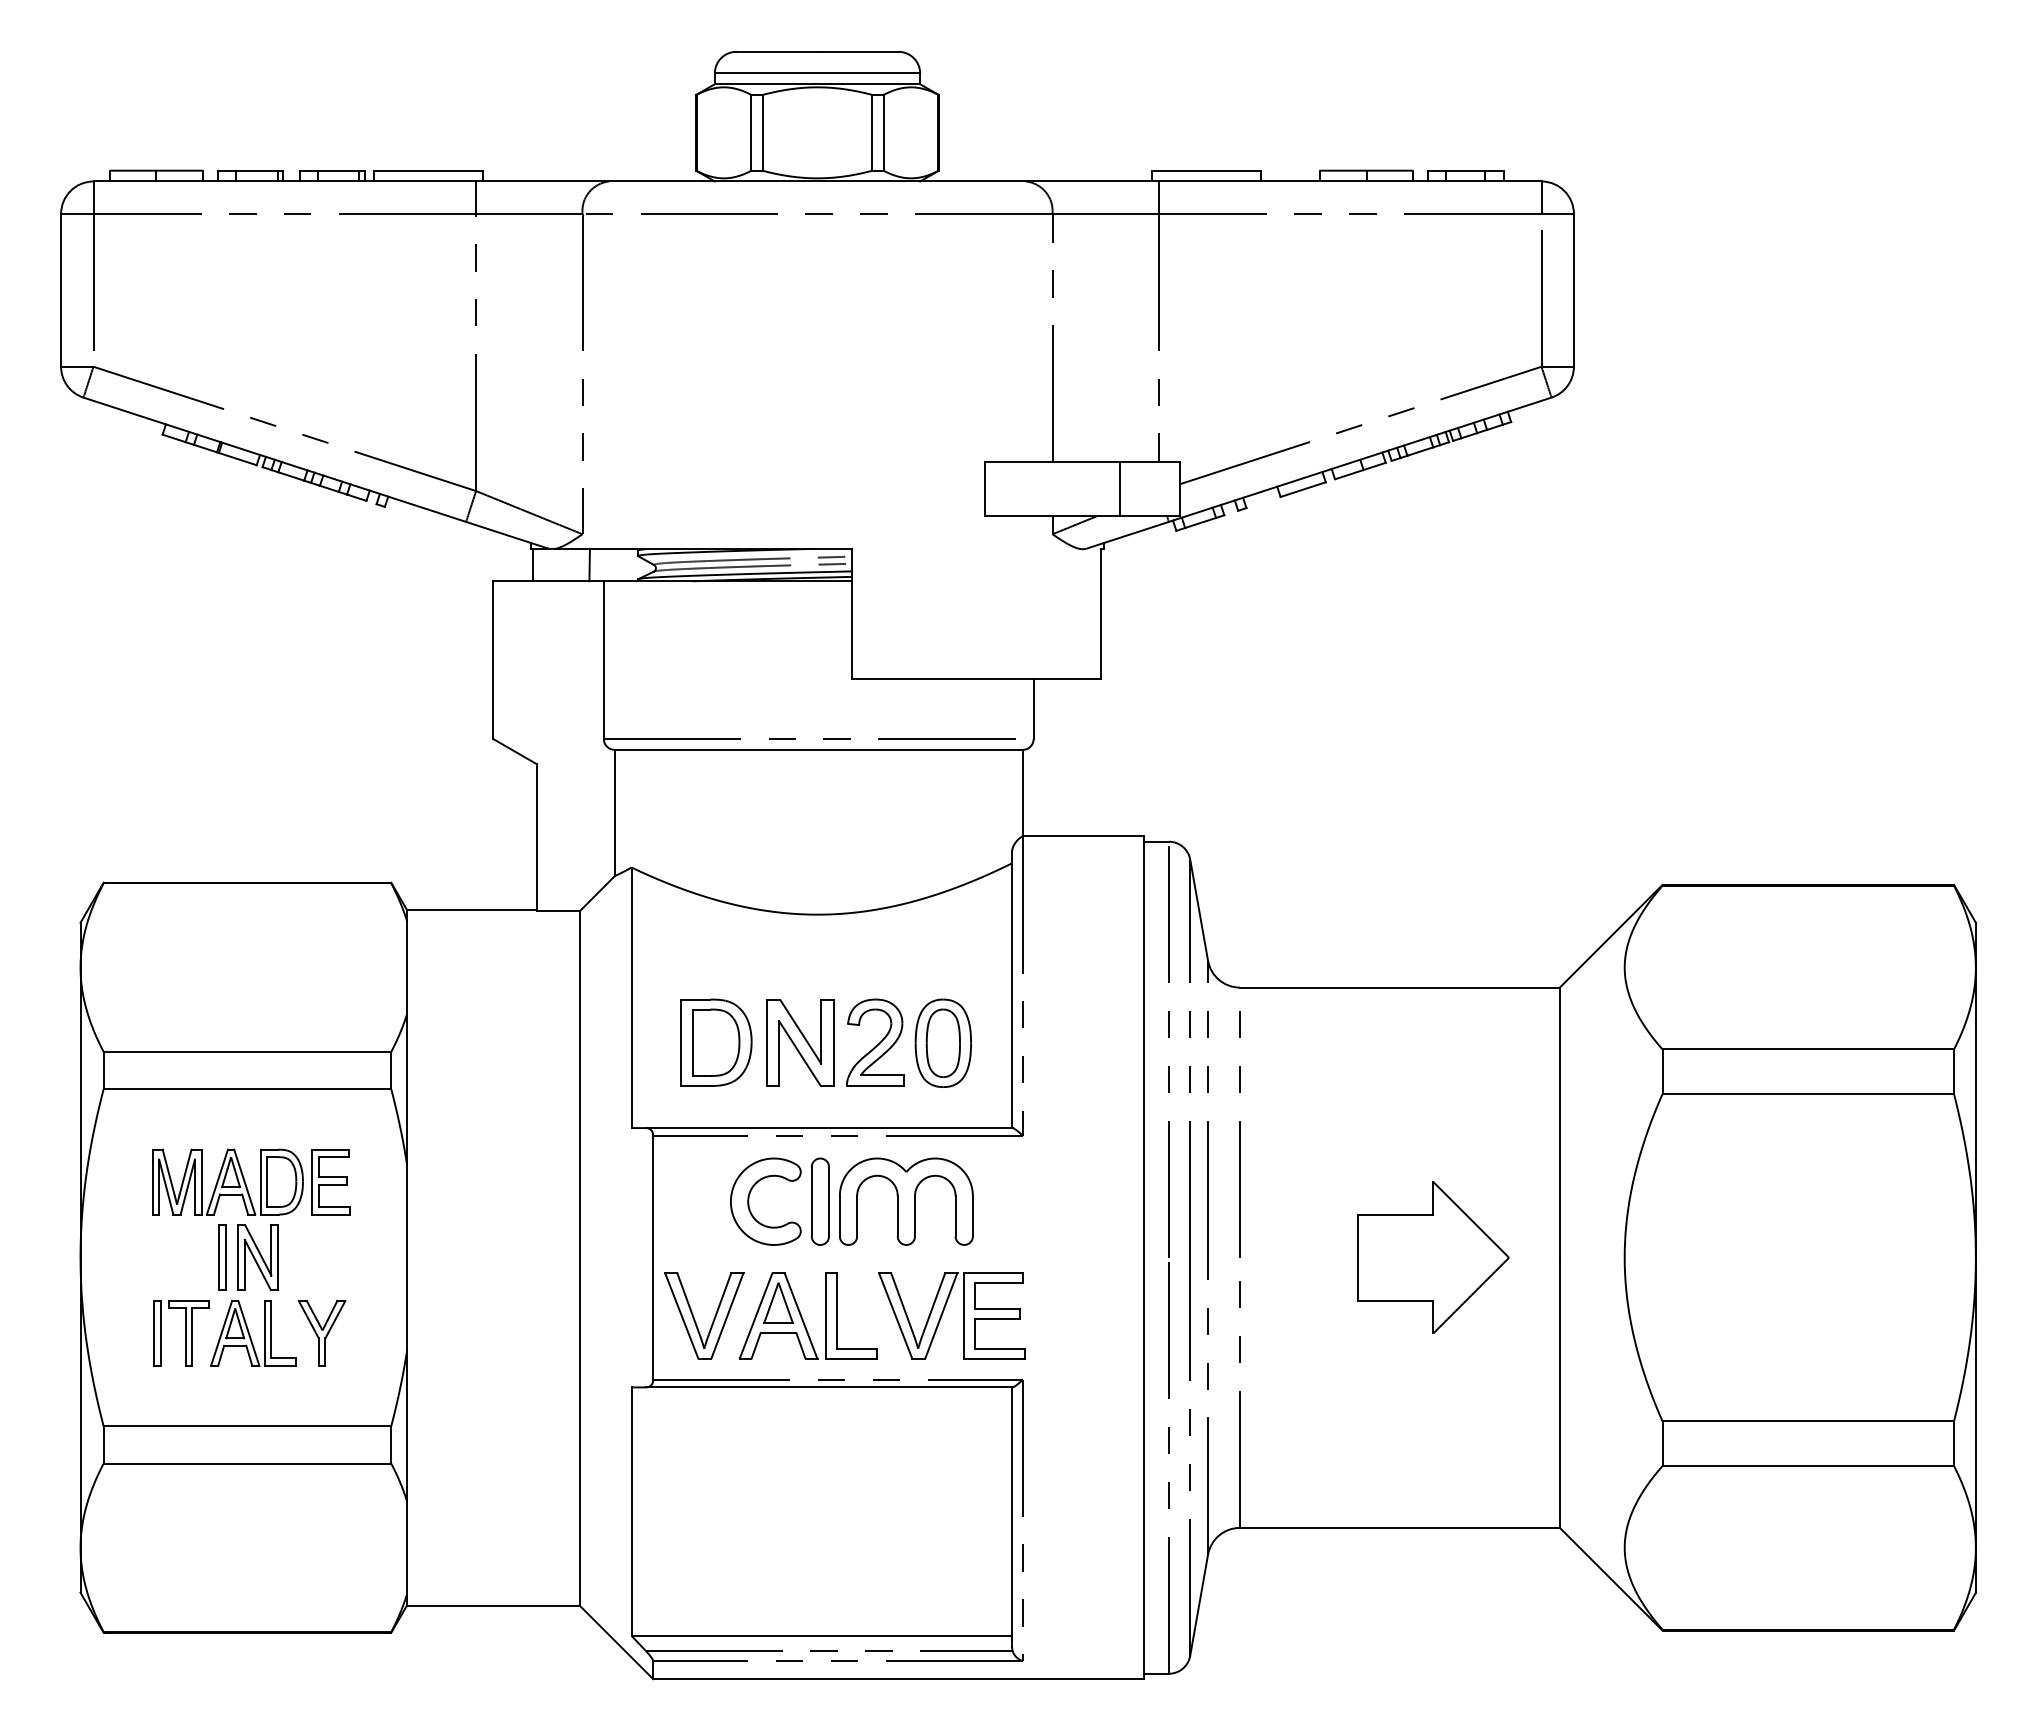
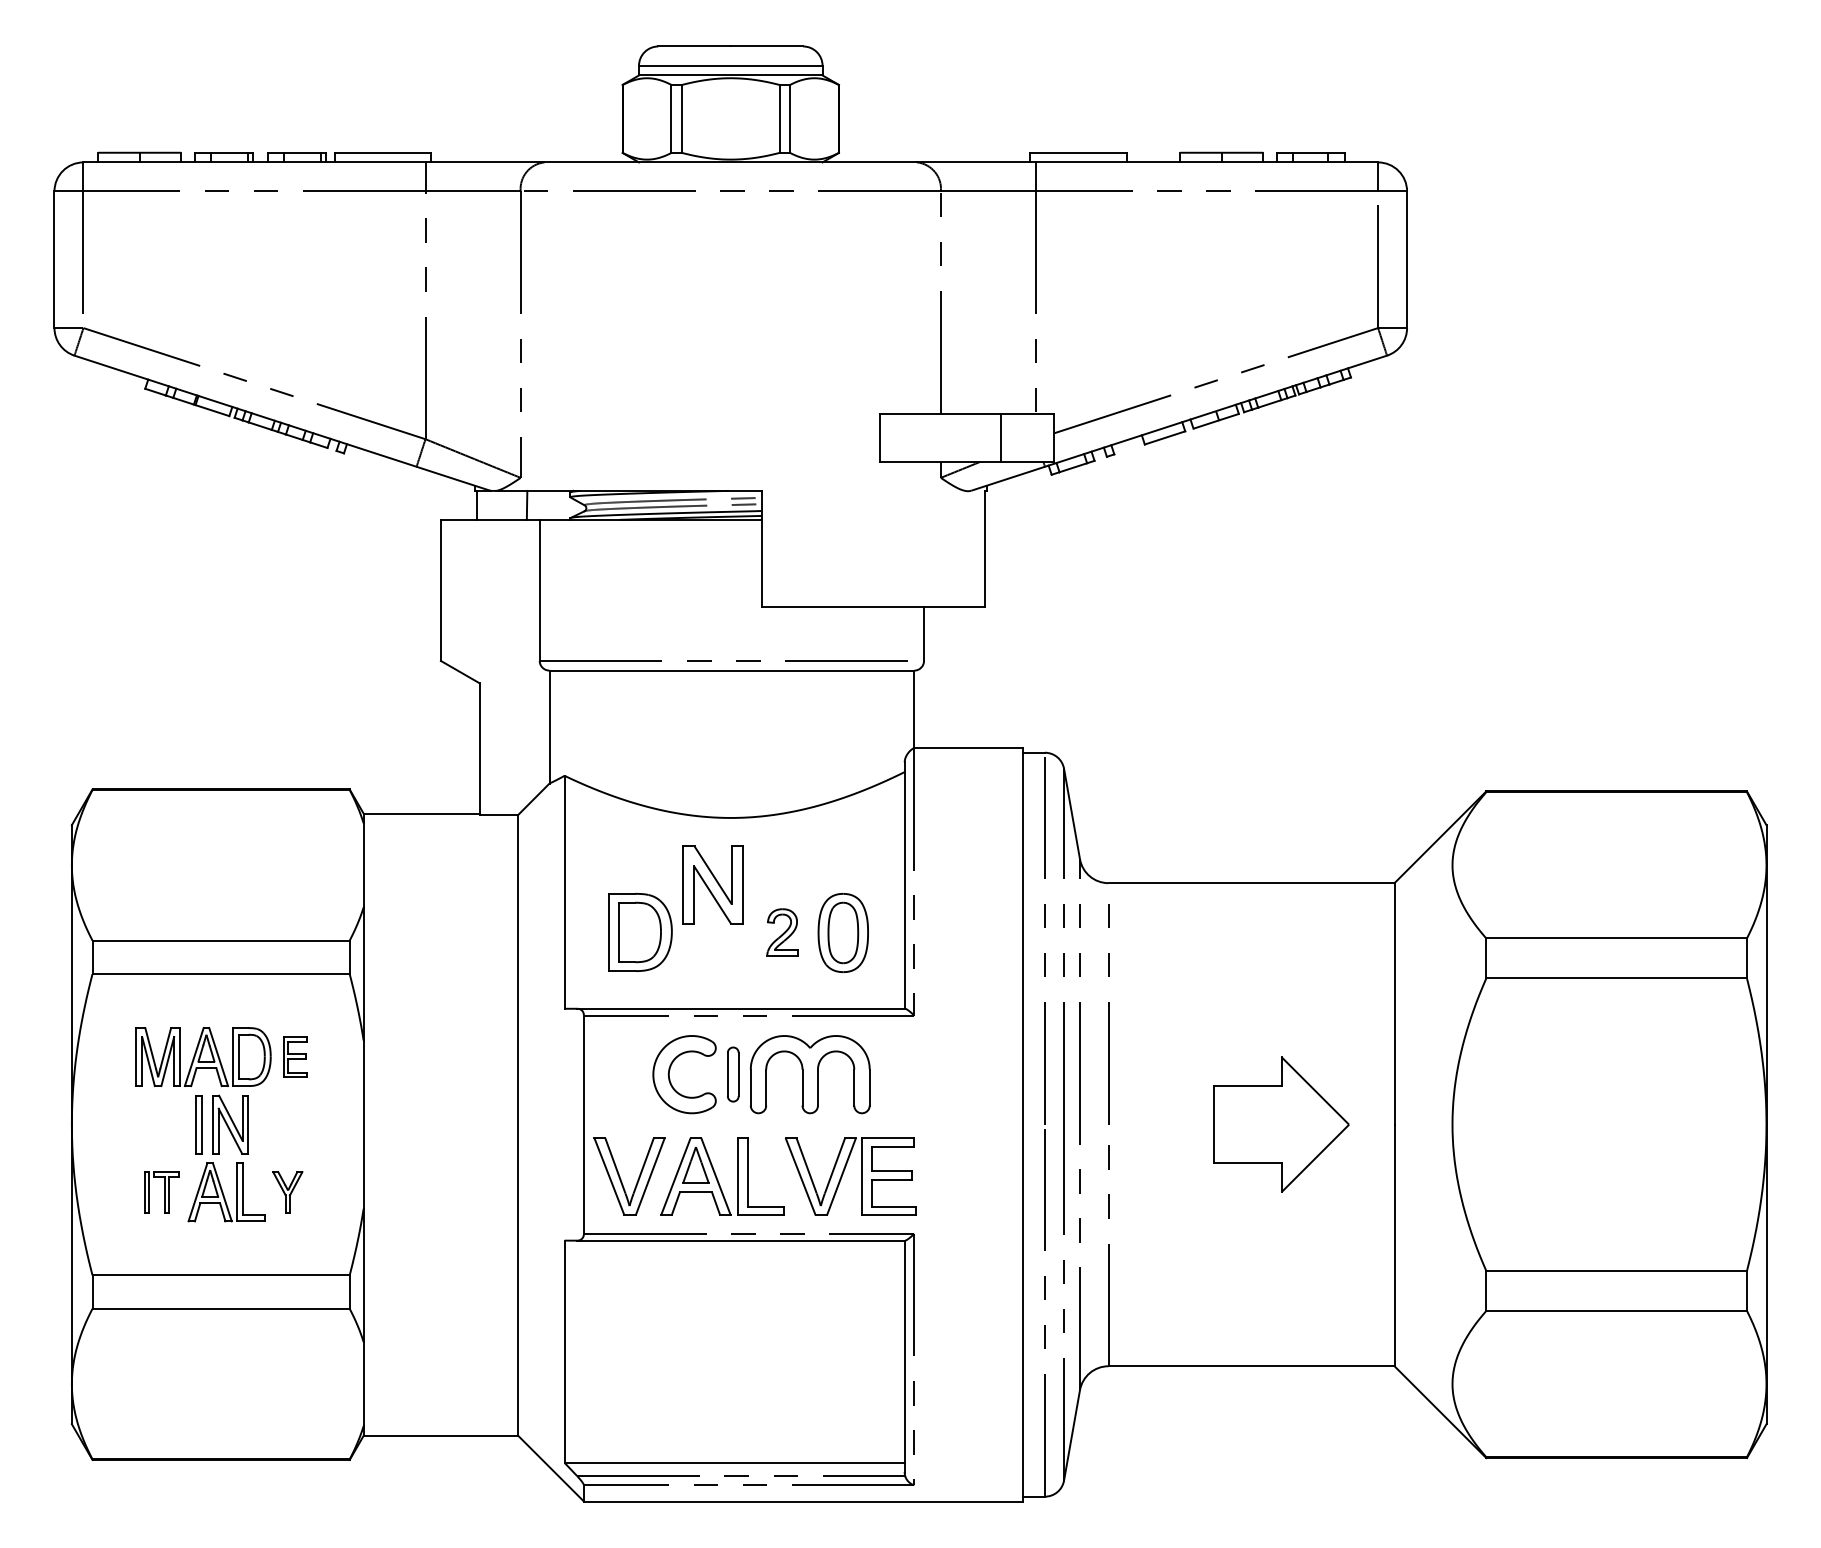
part: (800, 1042) -> (712, 884), moved
part: (875, 1042) -> (782, 932), size x0.6
part: (330, 1182) -> (295, 1057), size x0.7
part: (819, 1201) -> (732, 1074), size x0.7
part: (181, 1333) -> (162, 1192), size x0.7
part: (321, 1333) -> (287, 1192), size x0.7

